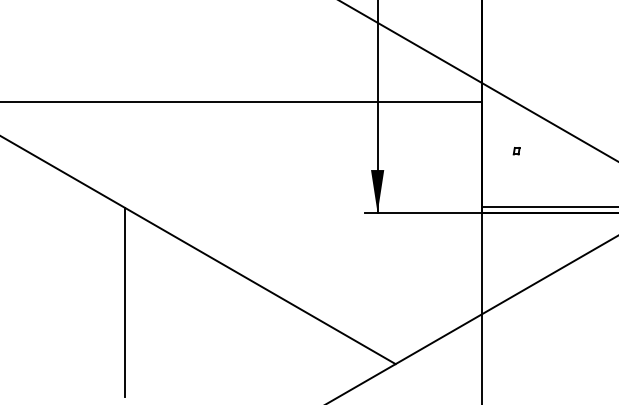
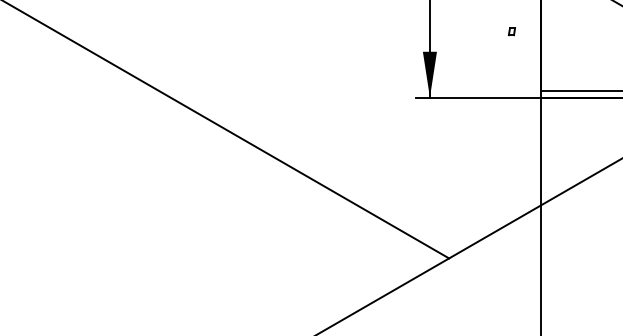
part: (516, 151) -> (511, 32), moved
line: (125, 302) -> (161, 192), removed

